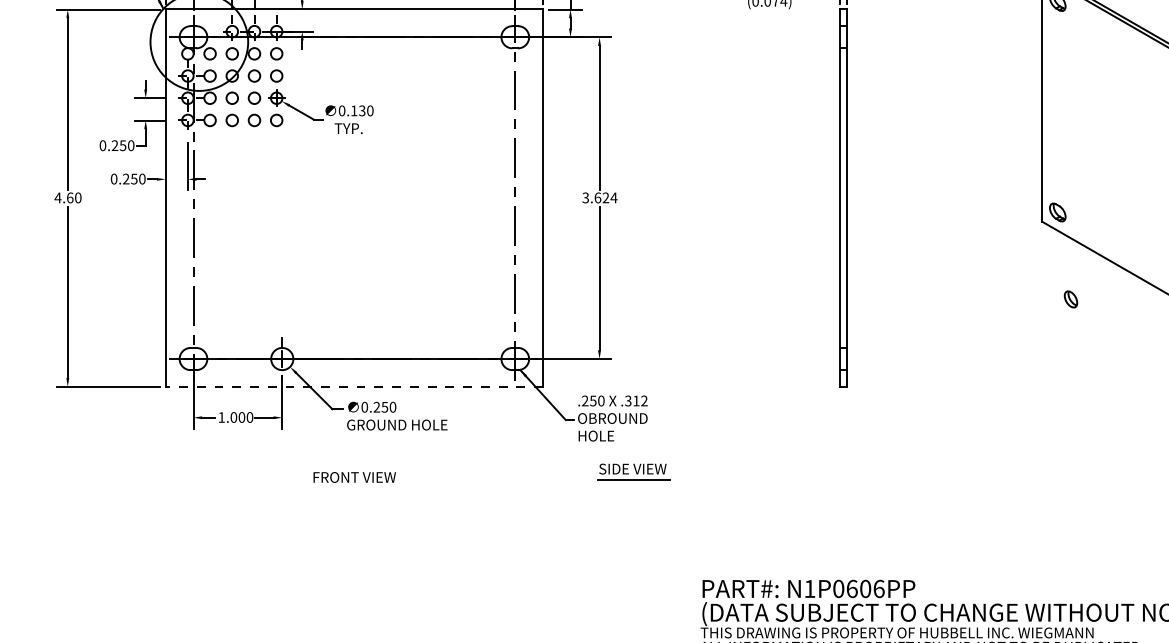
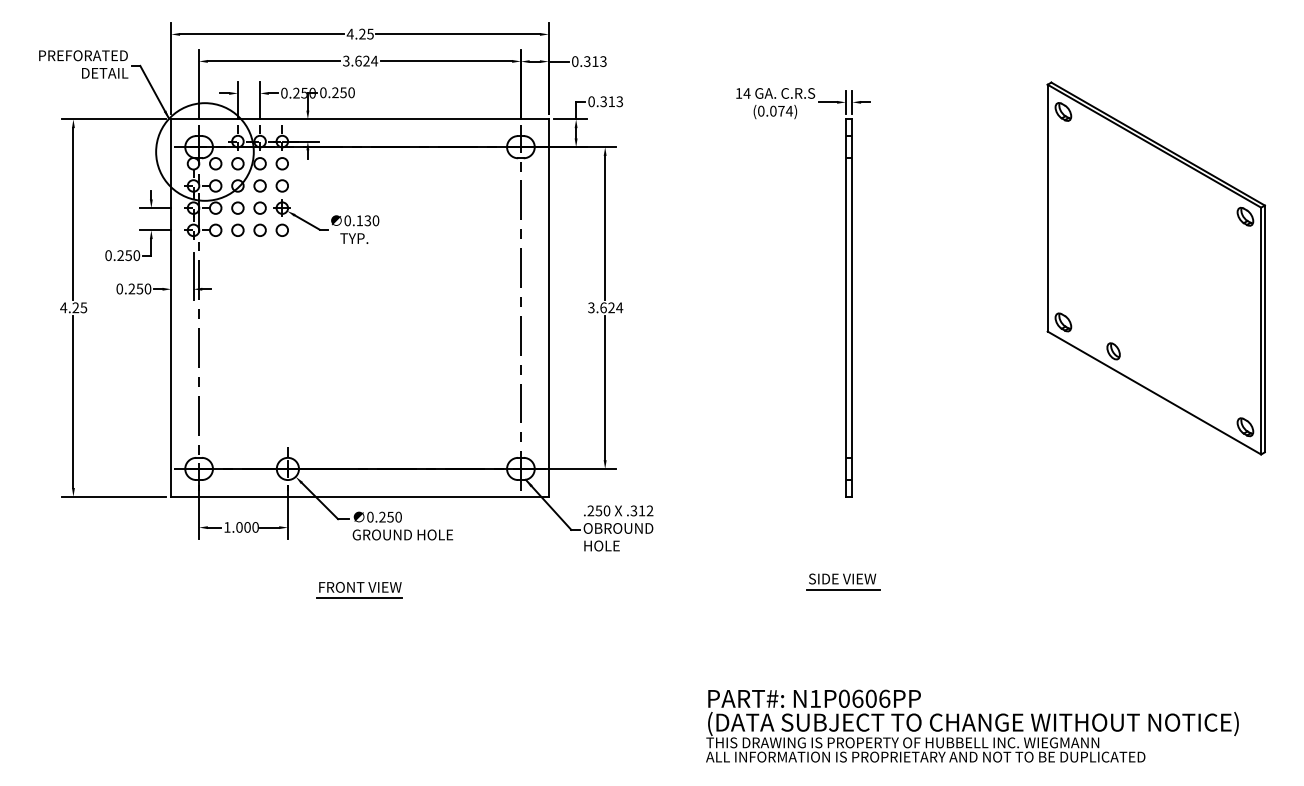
text: (73, 197) -> (79, 307), 4.60 -> 4.25
part: (1070, 299) -> (1113, 351), moved
line: (354, 386) -> (360, 496), dashed -> solid
part: (633, 471) -> (843, 581), moved
line: (353, 488) -> (359, 598), added

